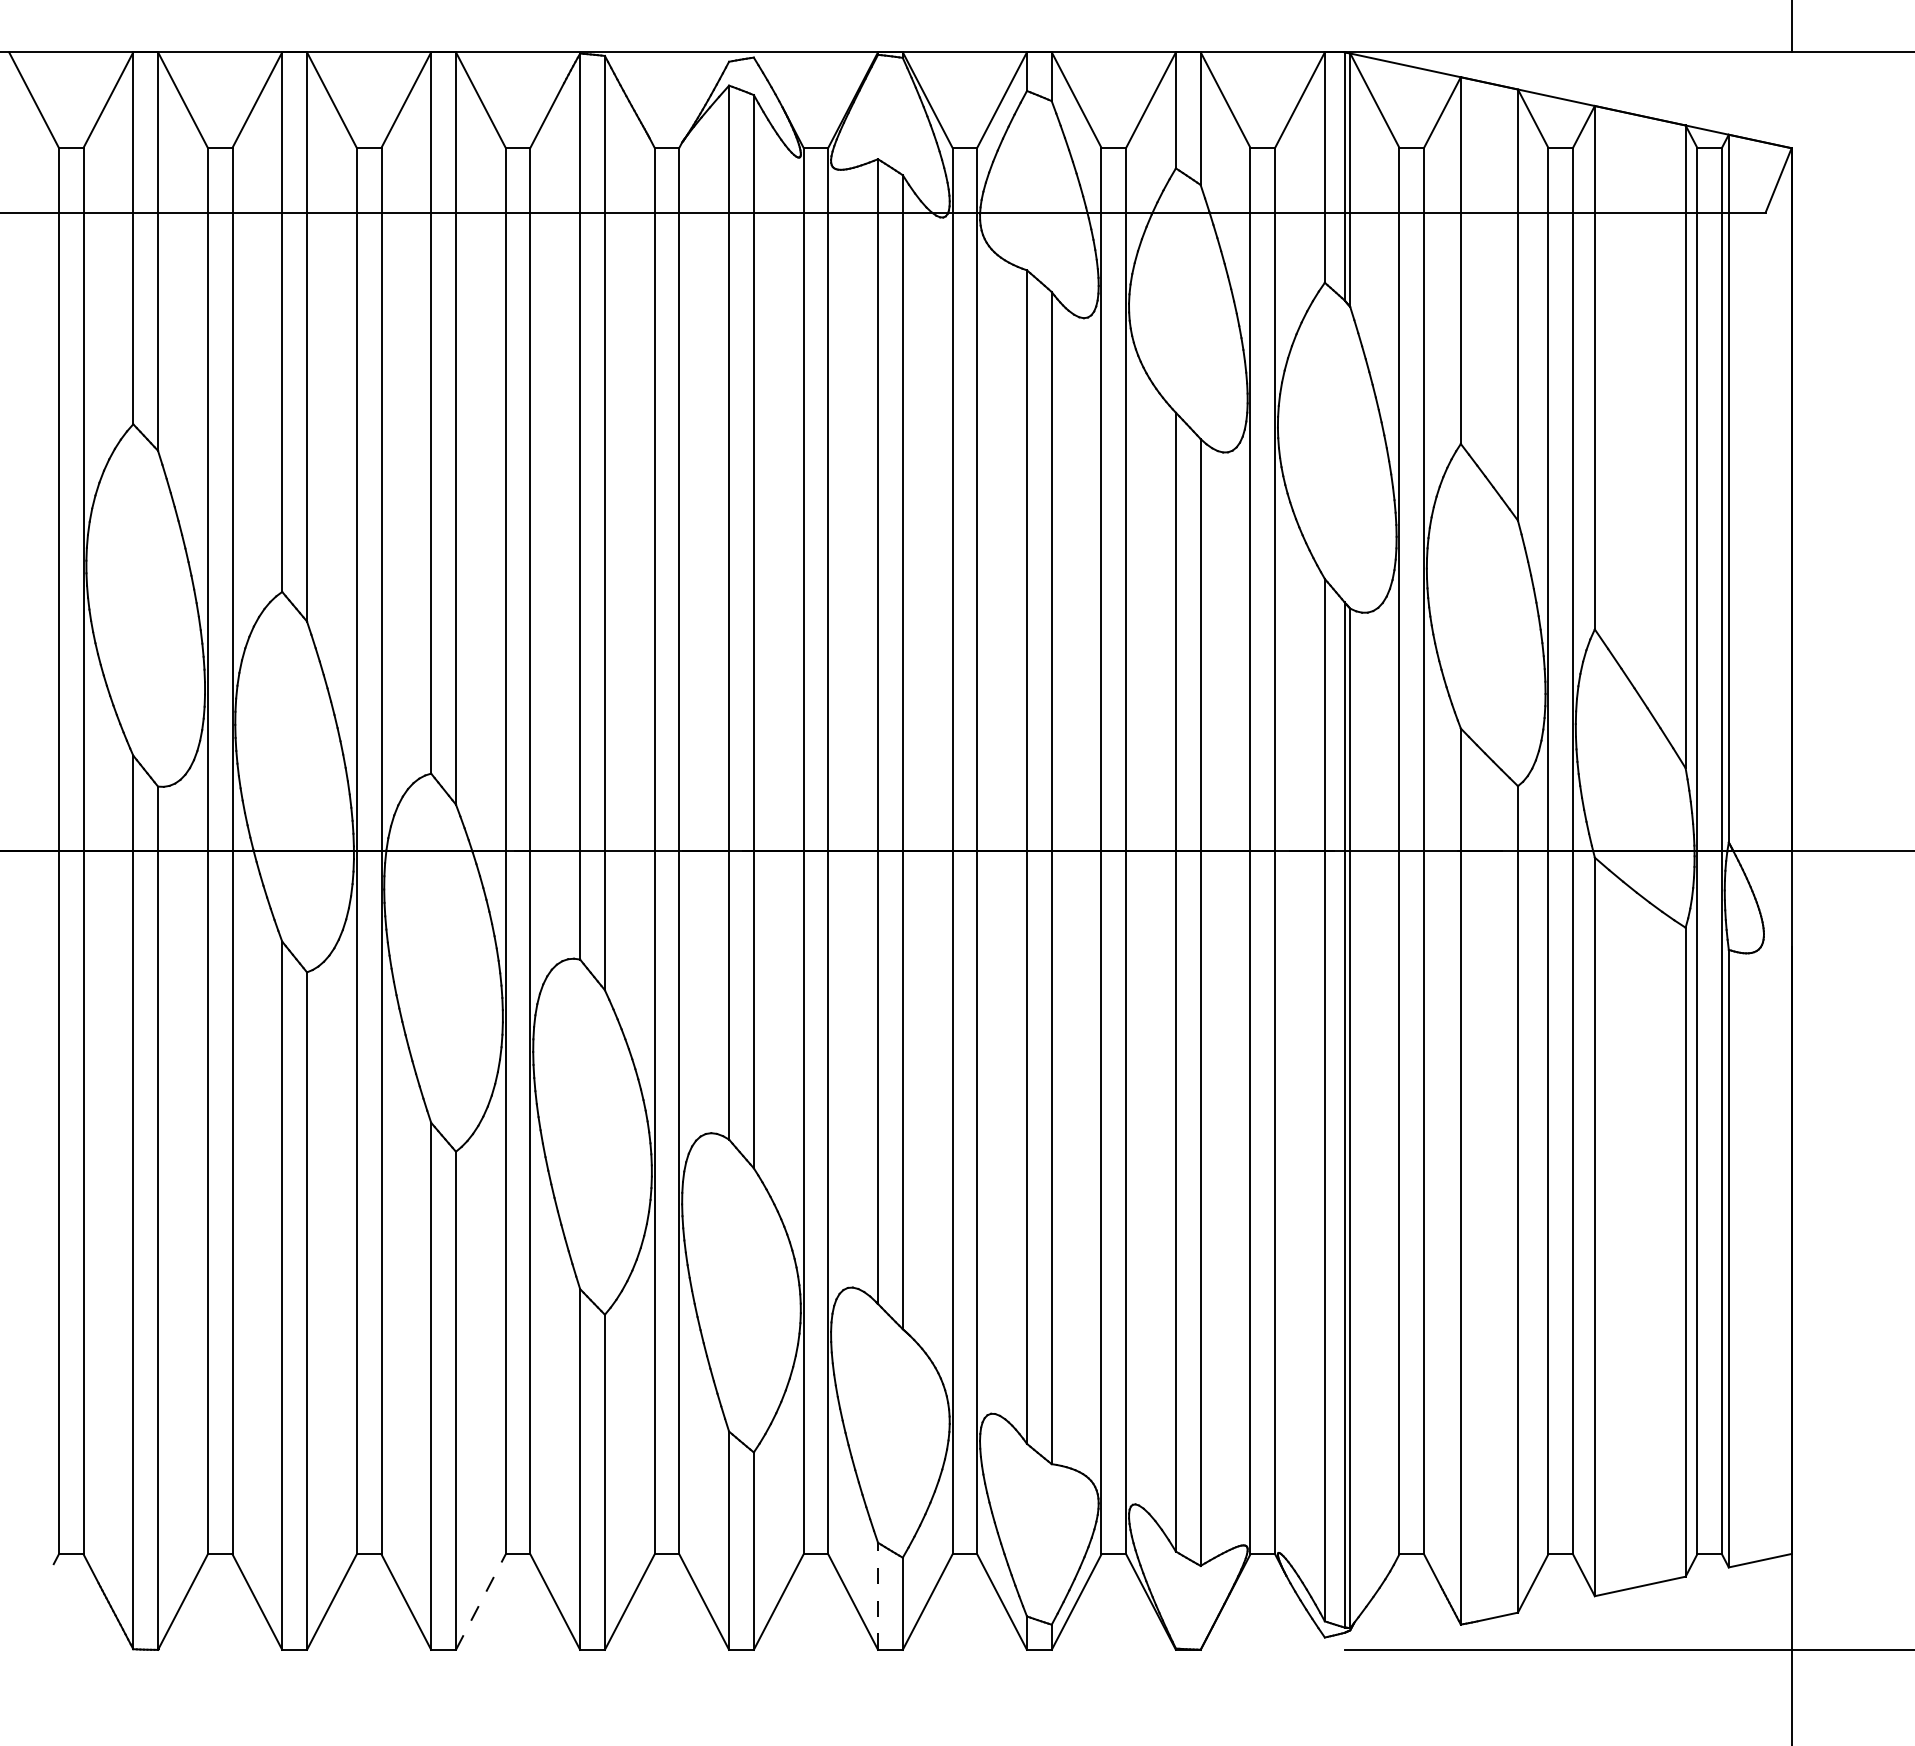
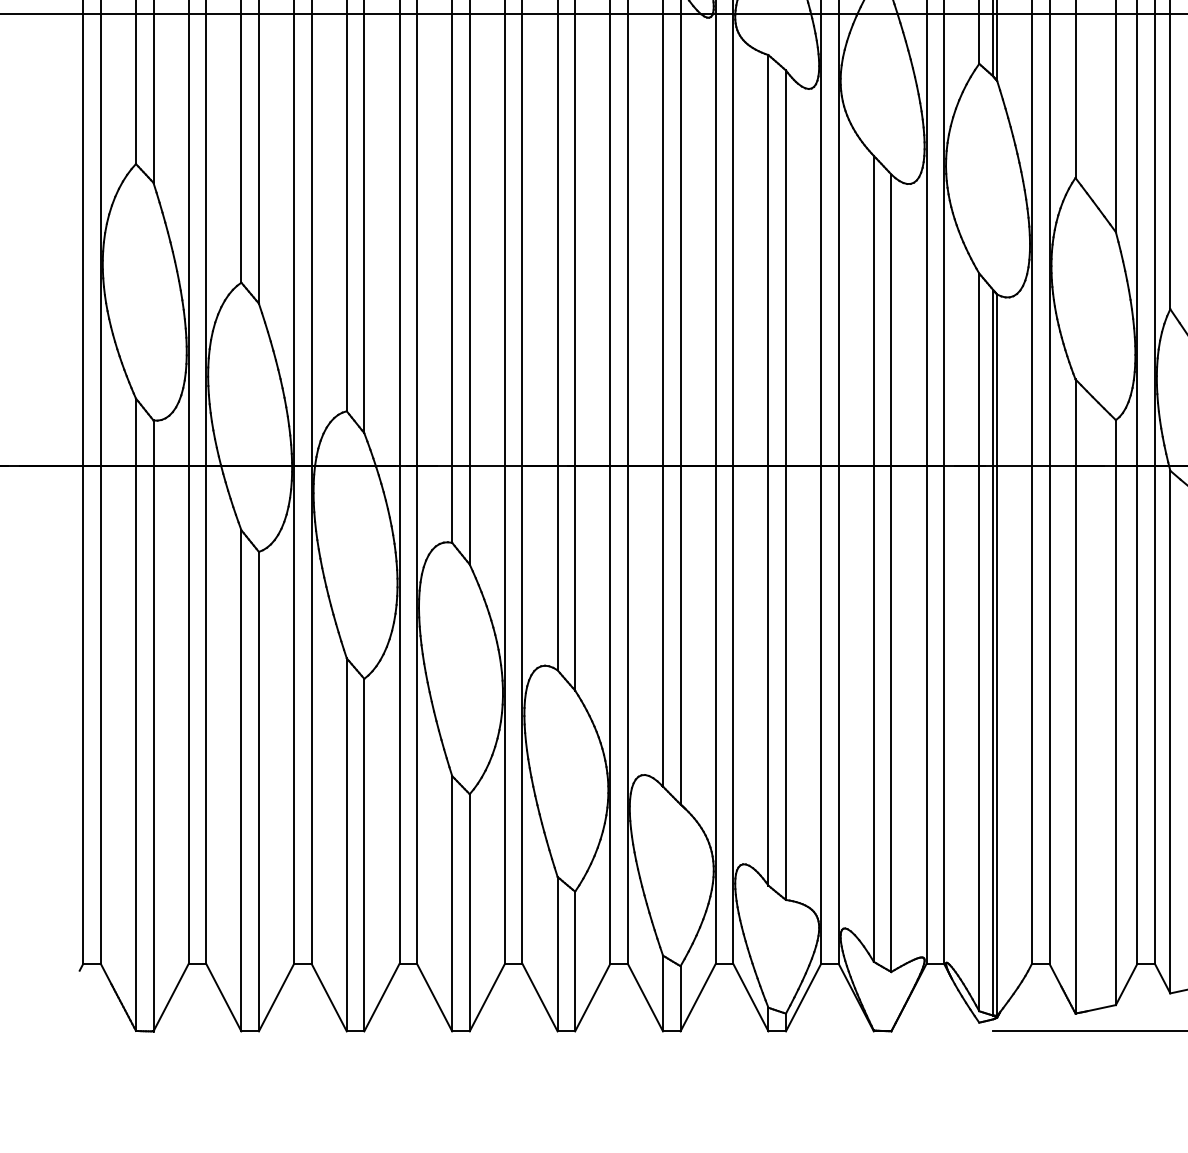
line: (878, 1596) -> (663, 993), dashed -> solid
line: (480, 1602) -> (381, 997), dashed -> solid

